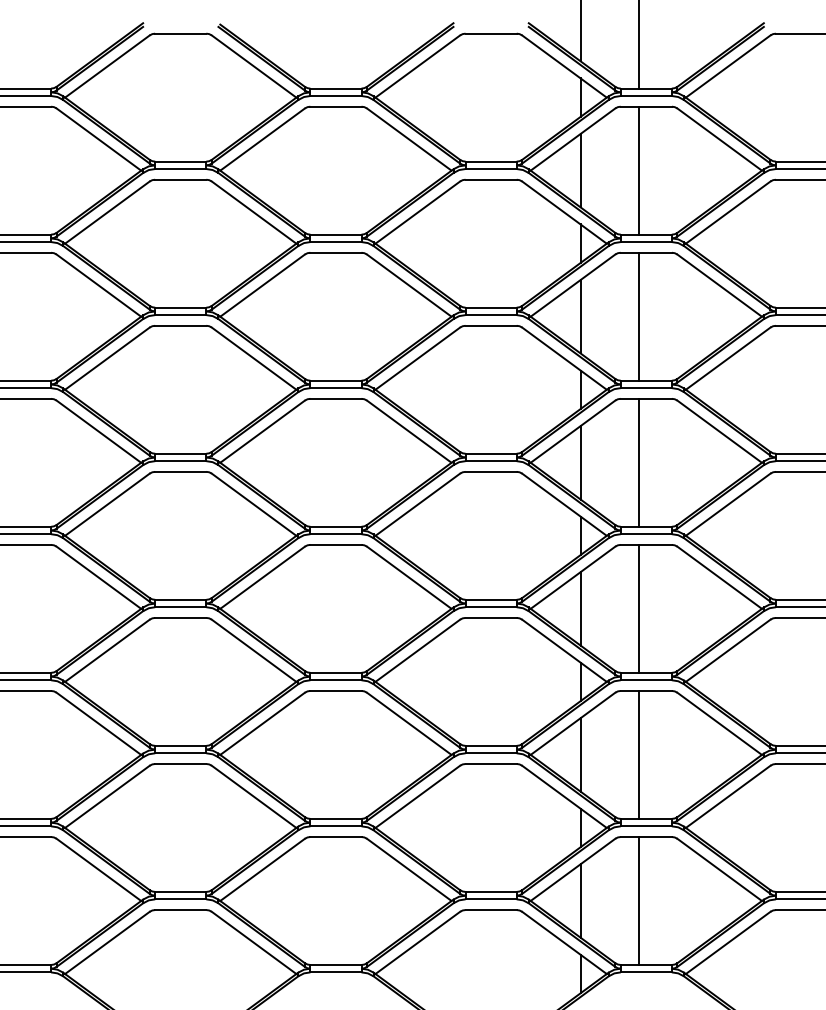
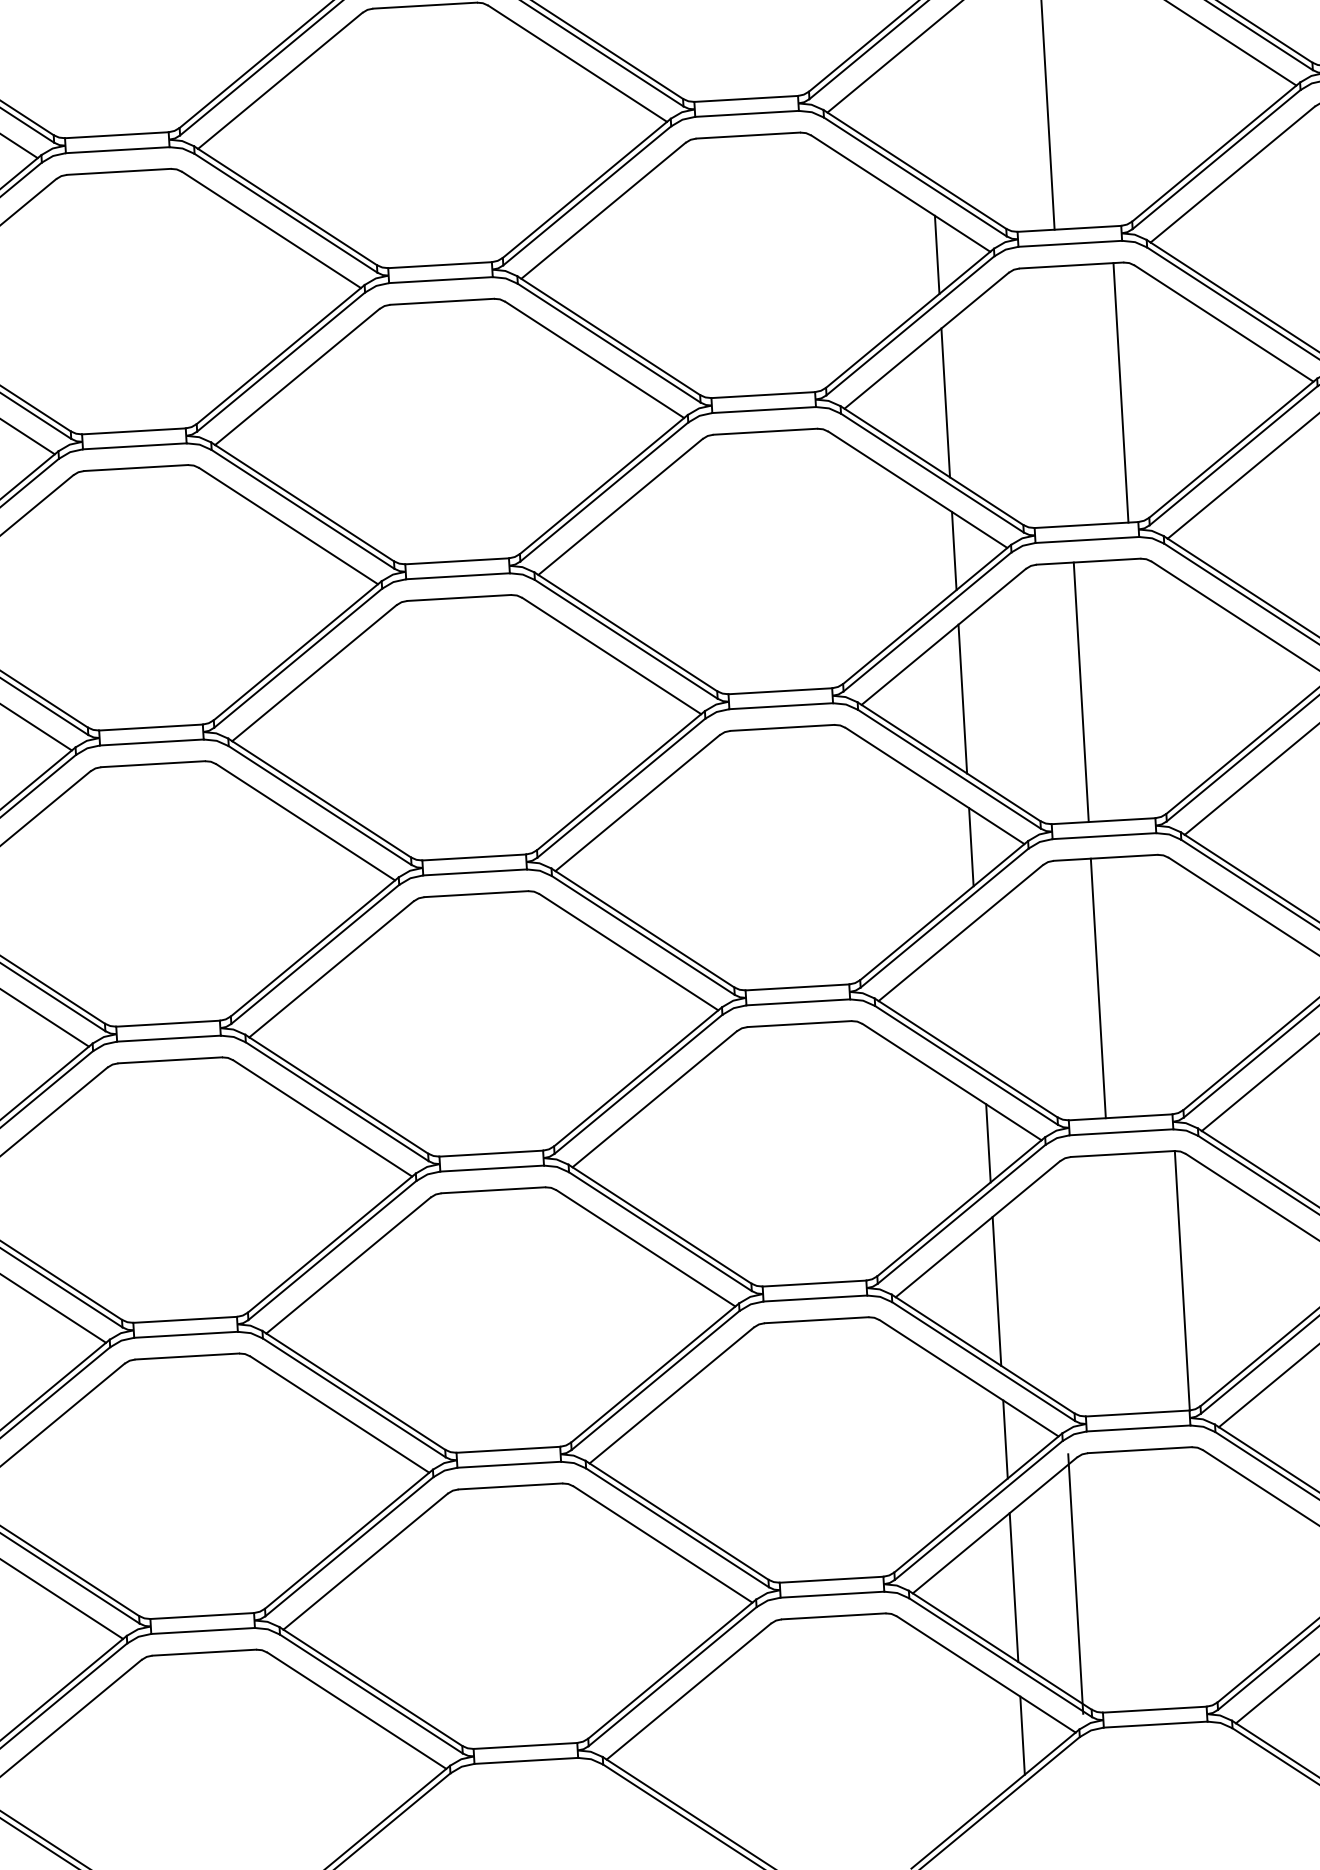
line: (580, 170) -> (928, 106), removed
line: (639, 316) -> (1121, 392), moved
line: (580, 608) -> (979, 994), removed
line: (639, 754) -> (1183, 1279), moved
line: (639, 900) -> (1076, 1582), moved

